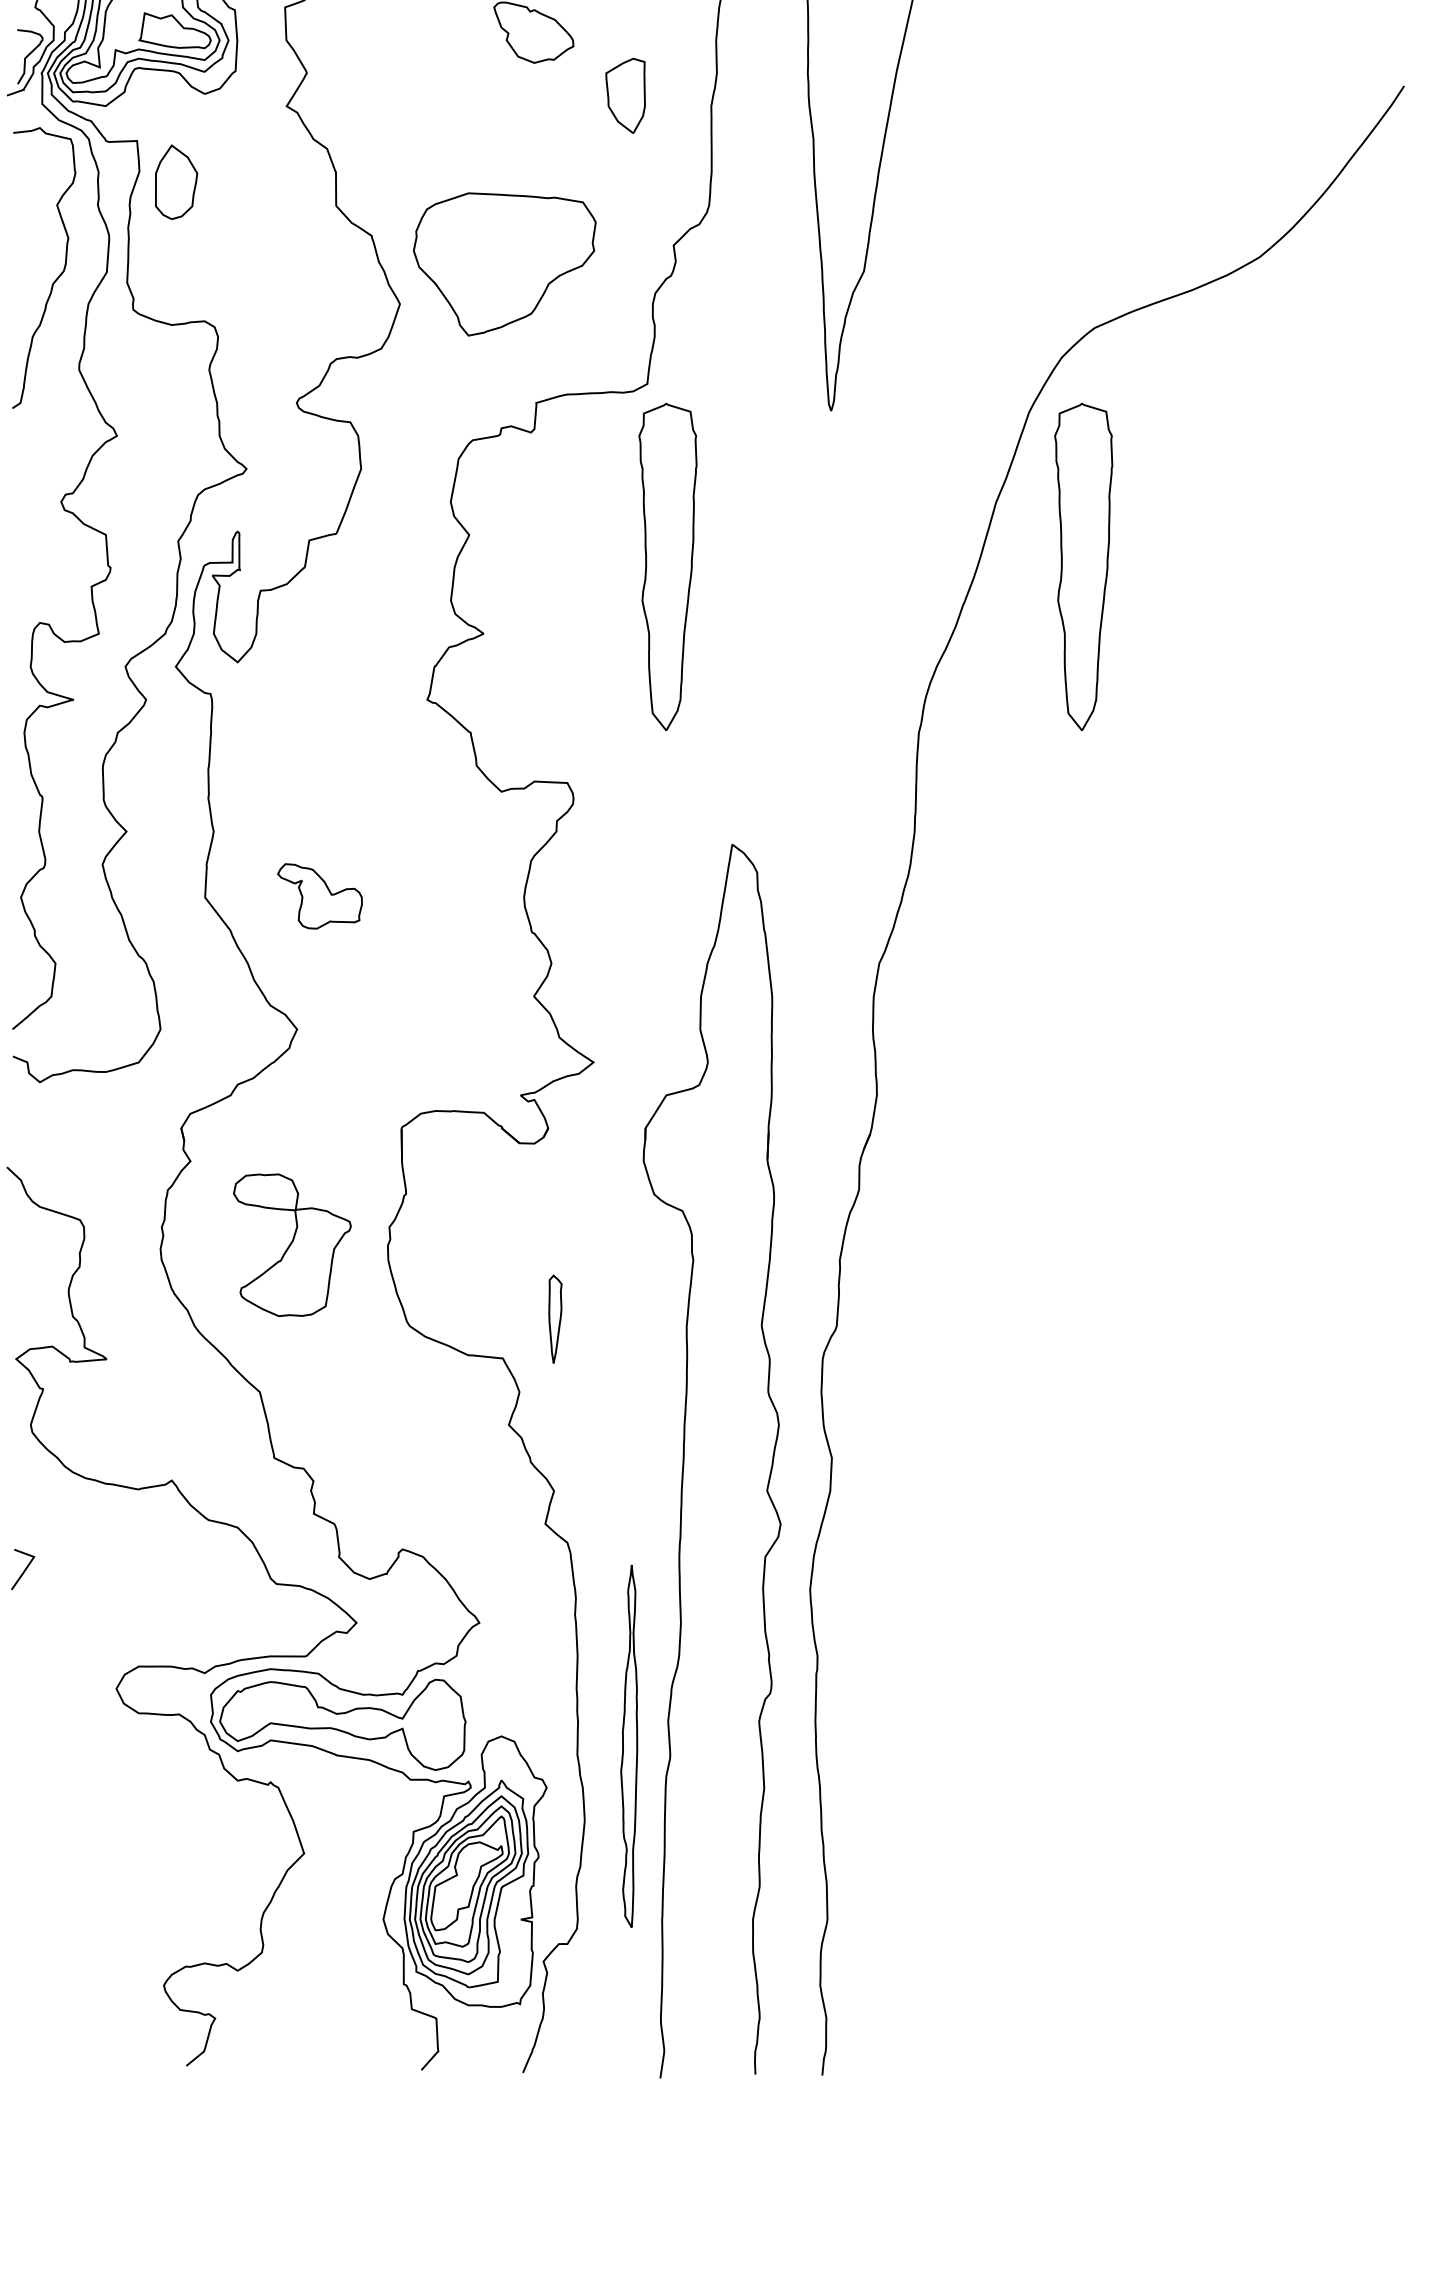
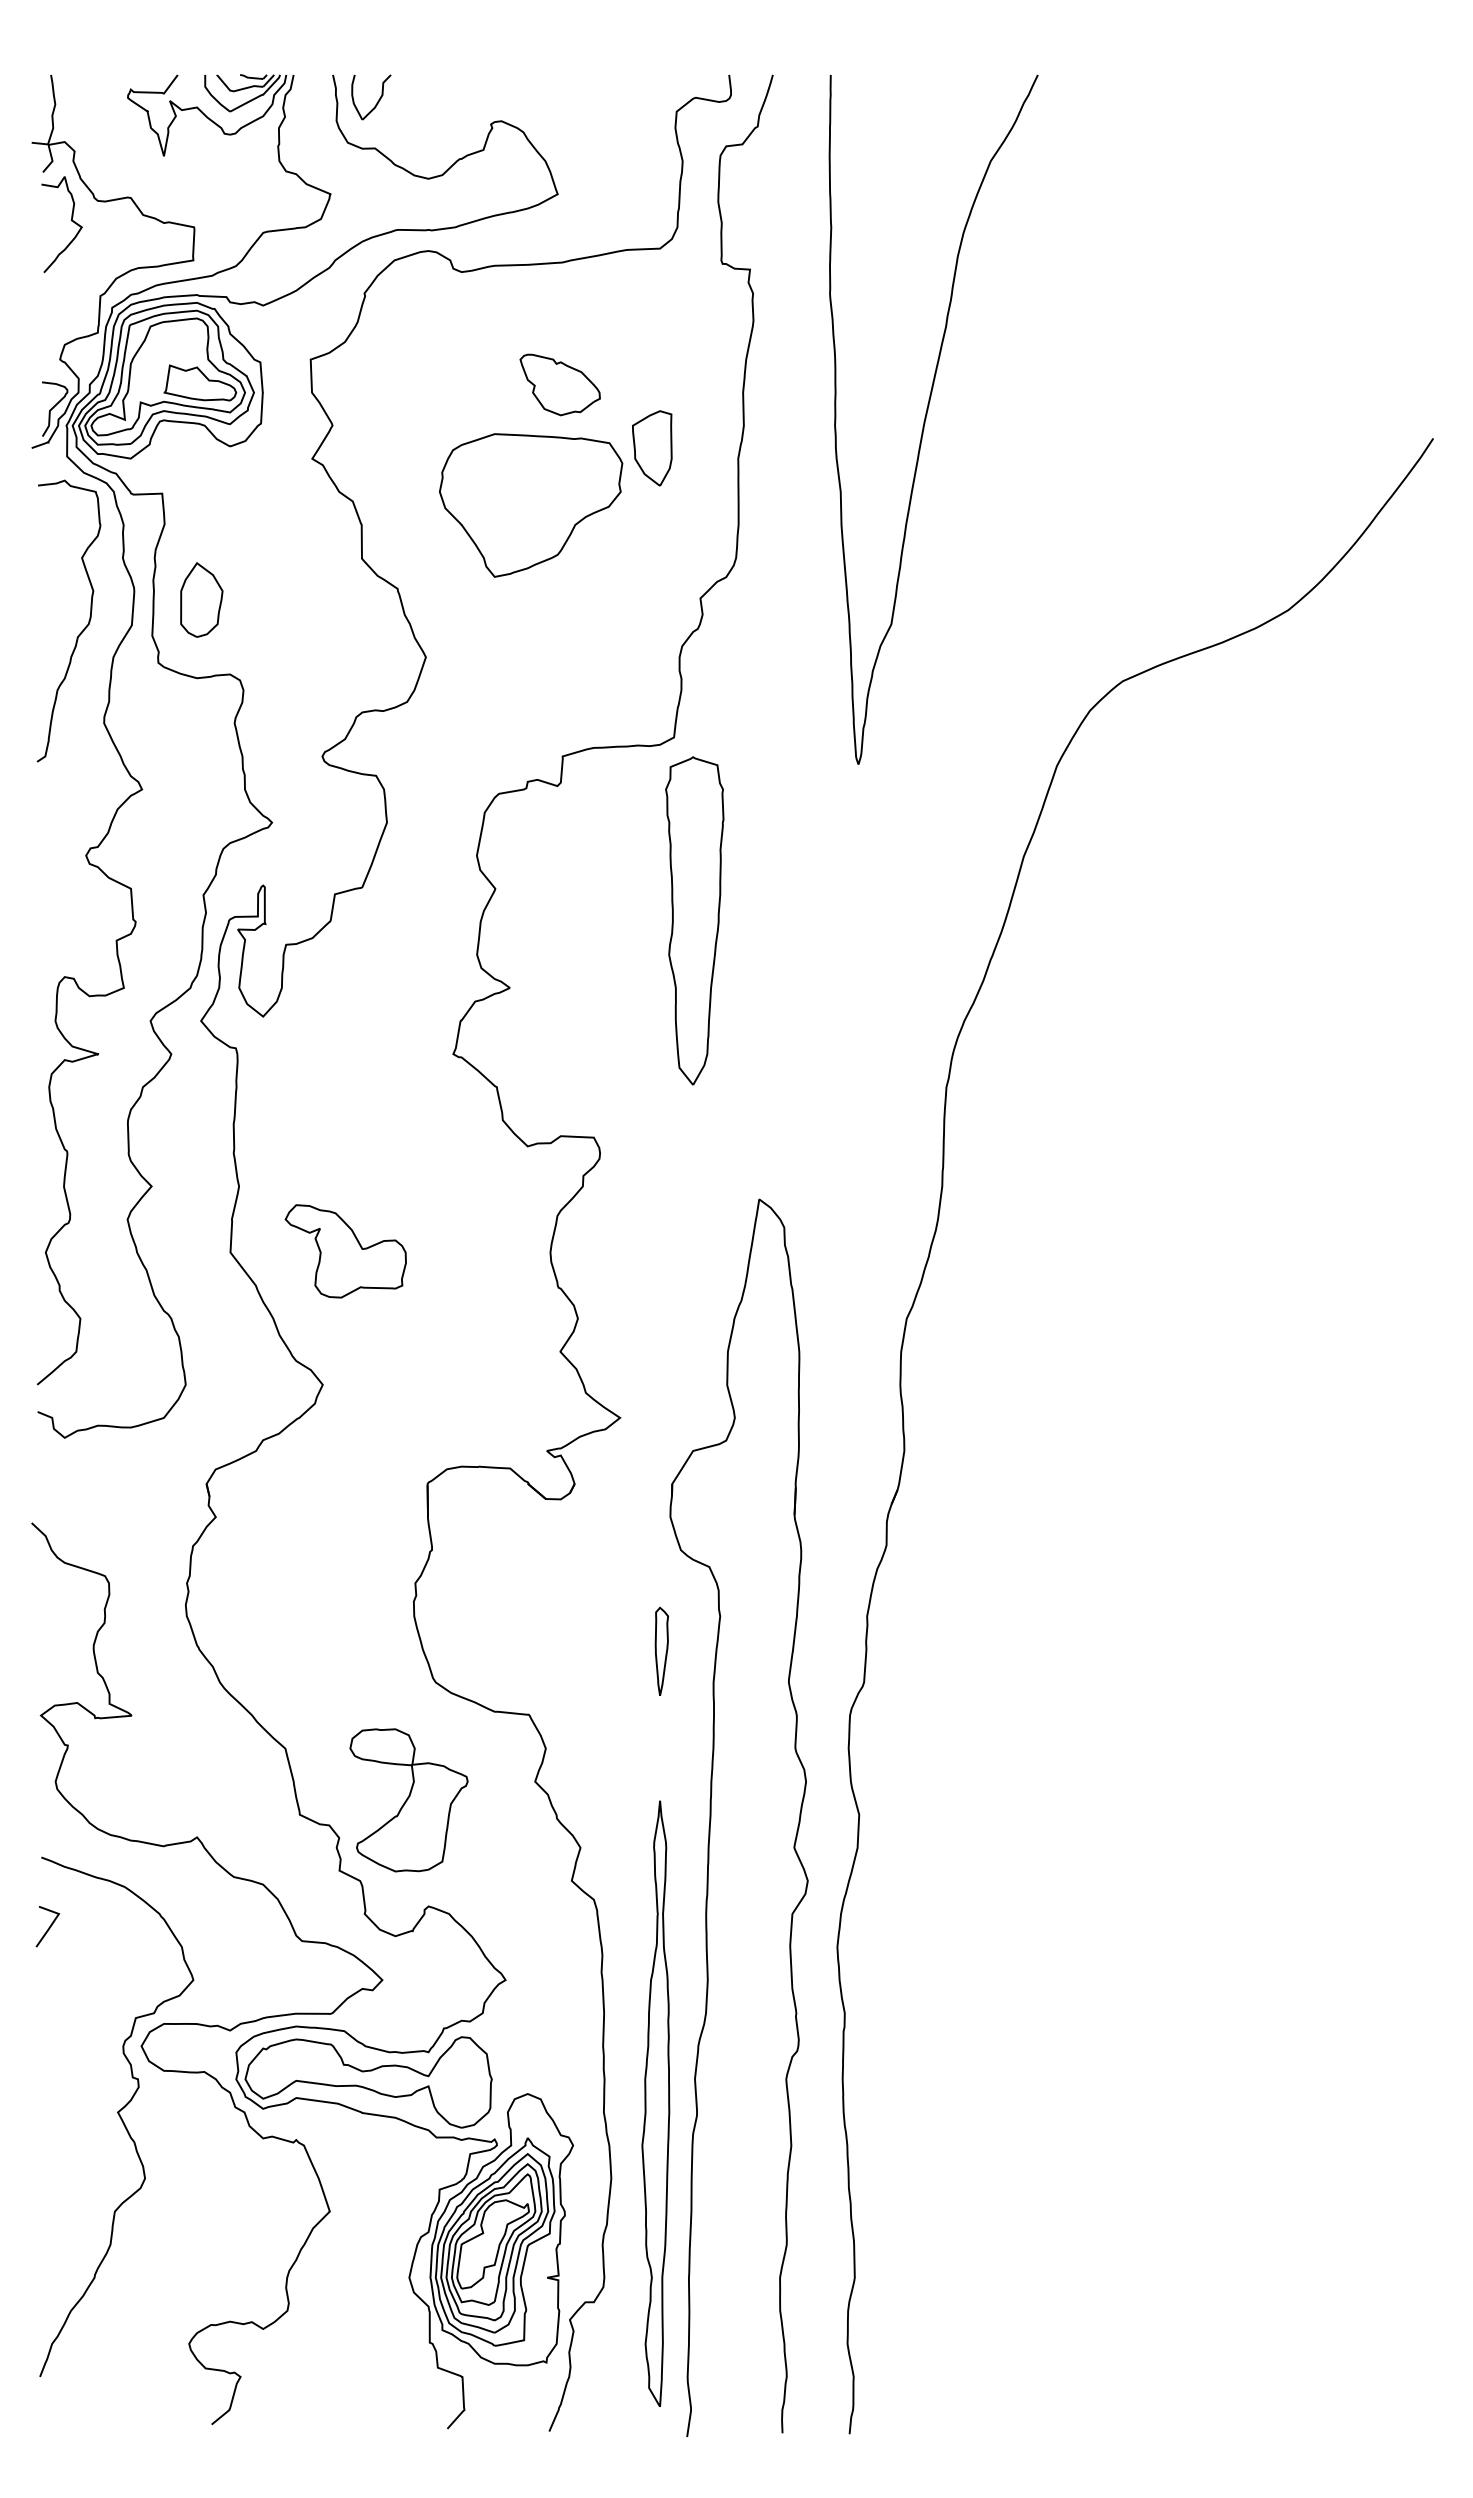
part: (176, 181) -> (201, 599), moved
part: (505, 264) -> (531, 505), moved
part: (1083, 566) -> (1111, 920), removed
part: (319, 896) -> (345, 1251), size x1.43
part: (291, 1245) -> (408, 1800), moved
part: (555, 1318) -> (661, 1650), moved
part: (628, 1745) -> (655, 2103), size x1.67
curve: (93, 1757) -> (118, 2115), added

